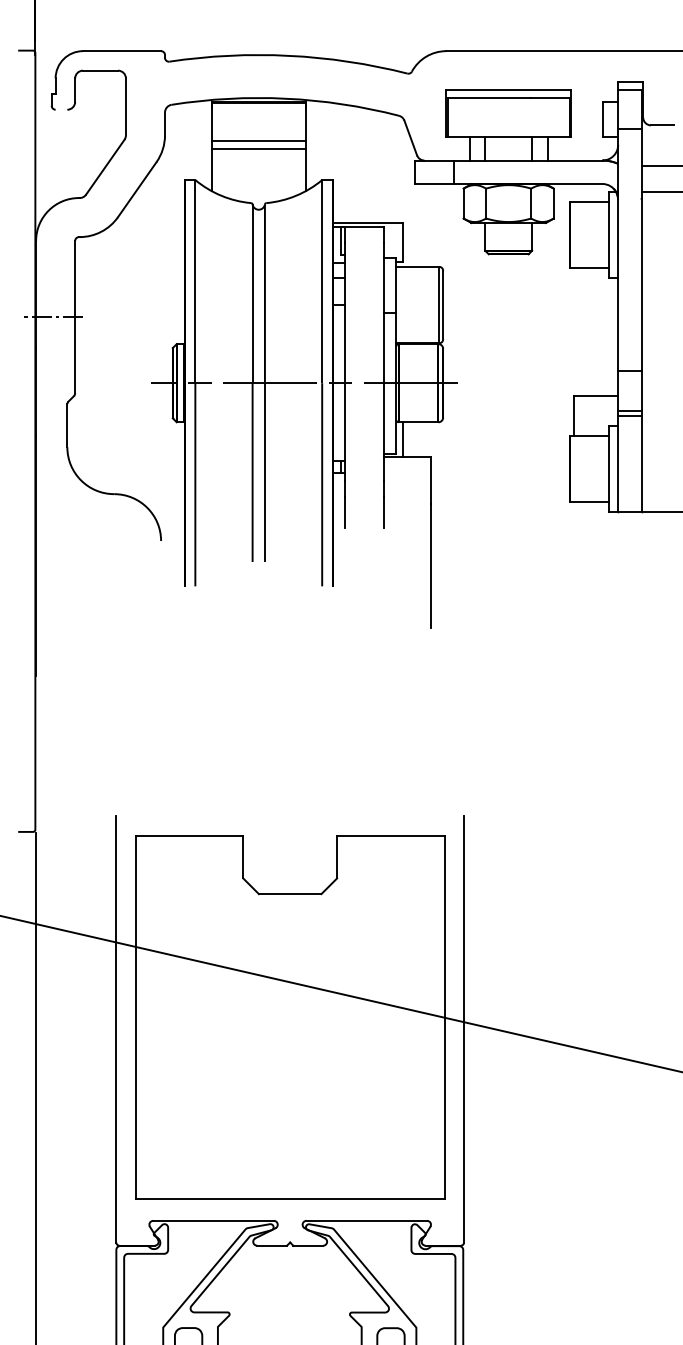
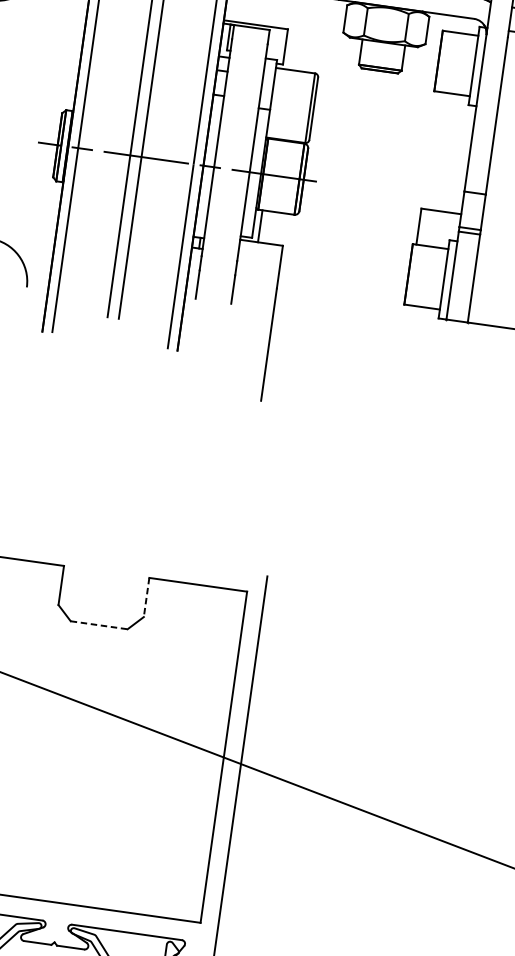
line: (337, 857) -> (146, 598), solid -> dashed
line: (290, 894) -> (99, 625), solid -> dashed

